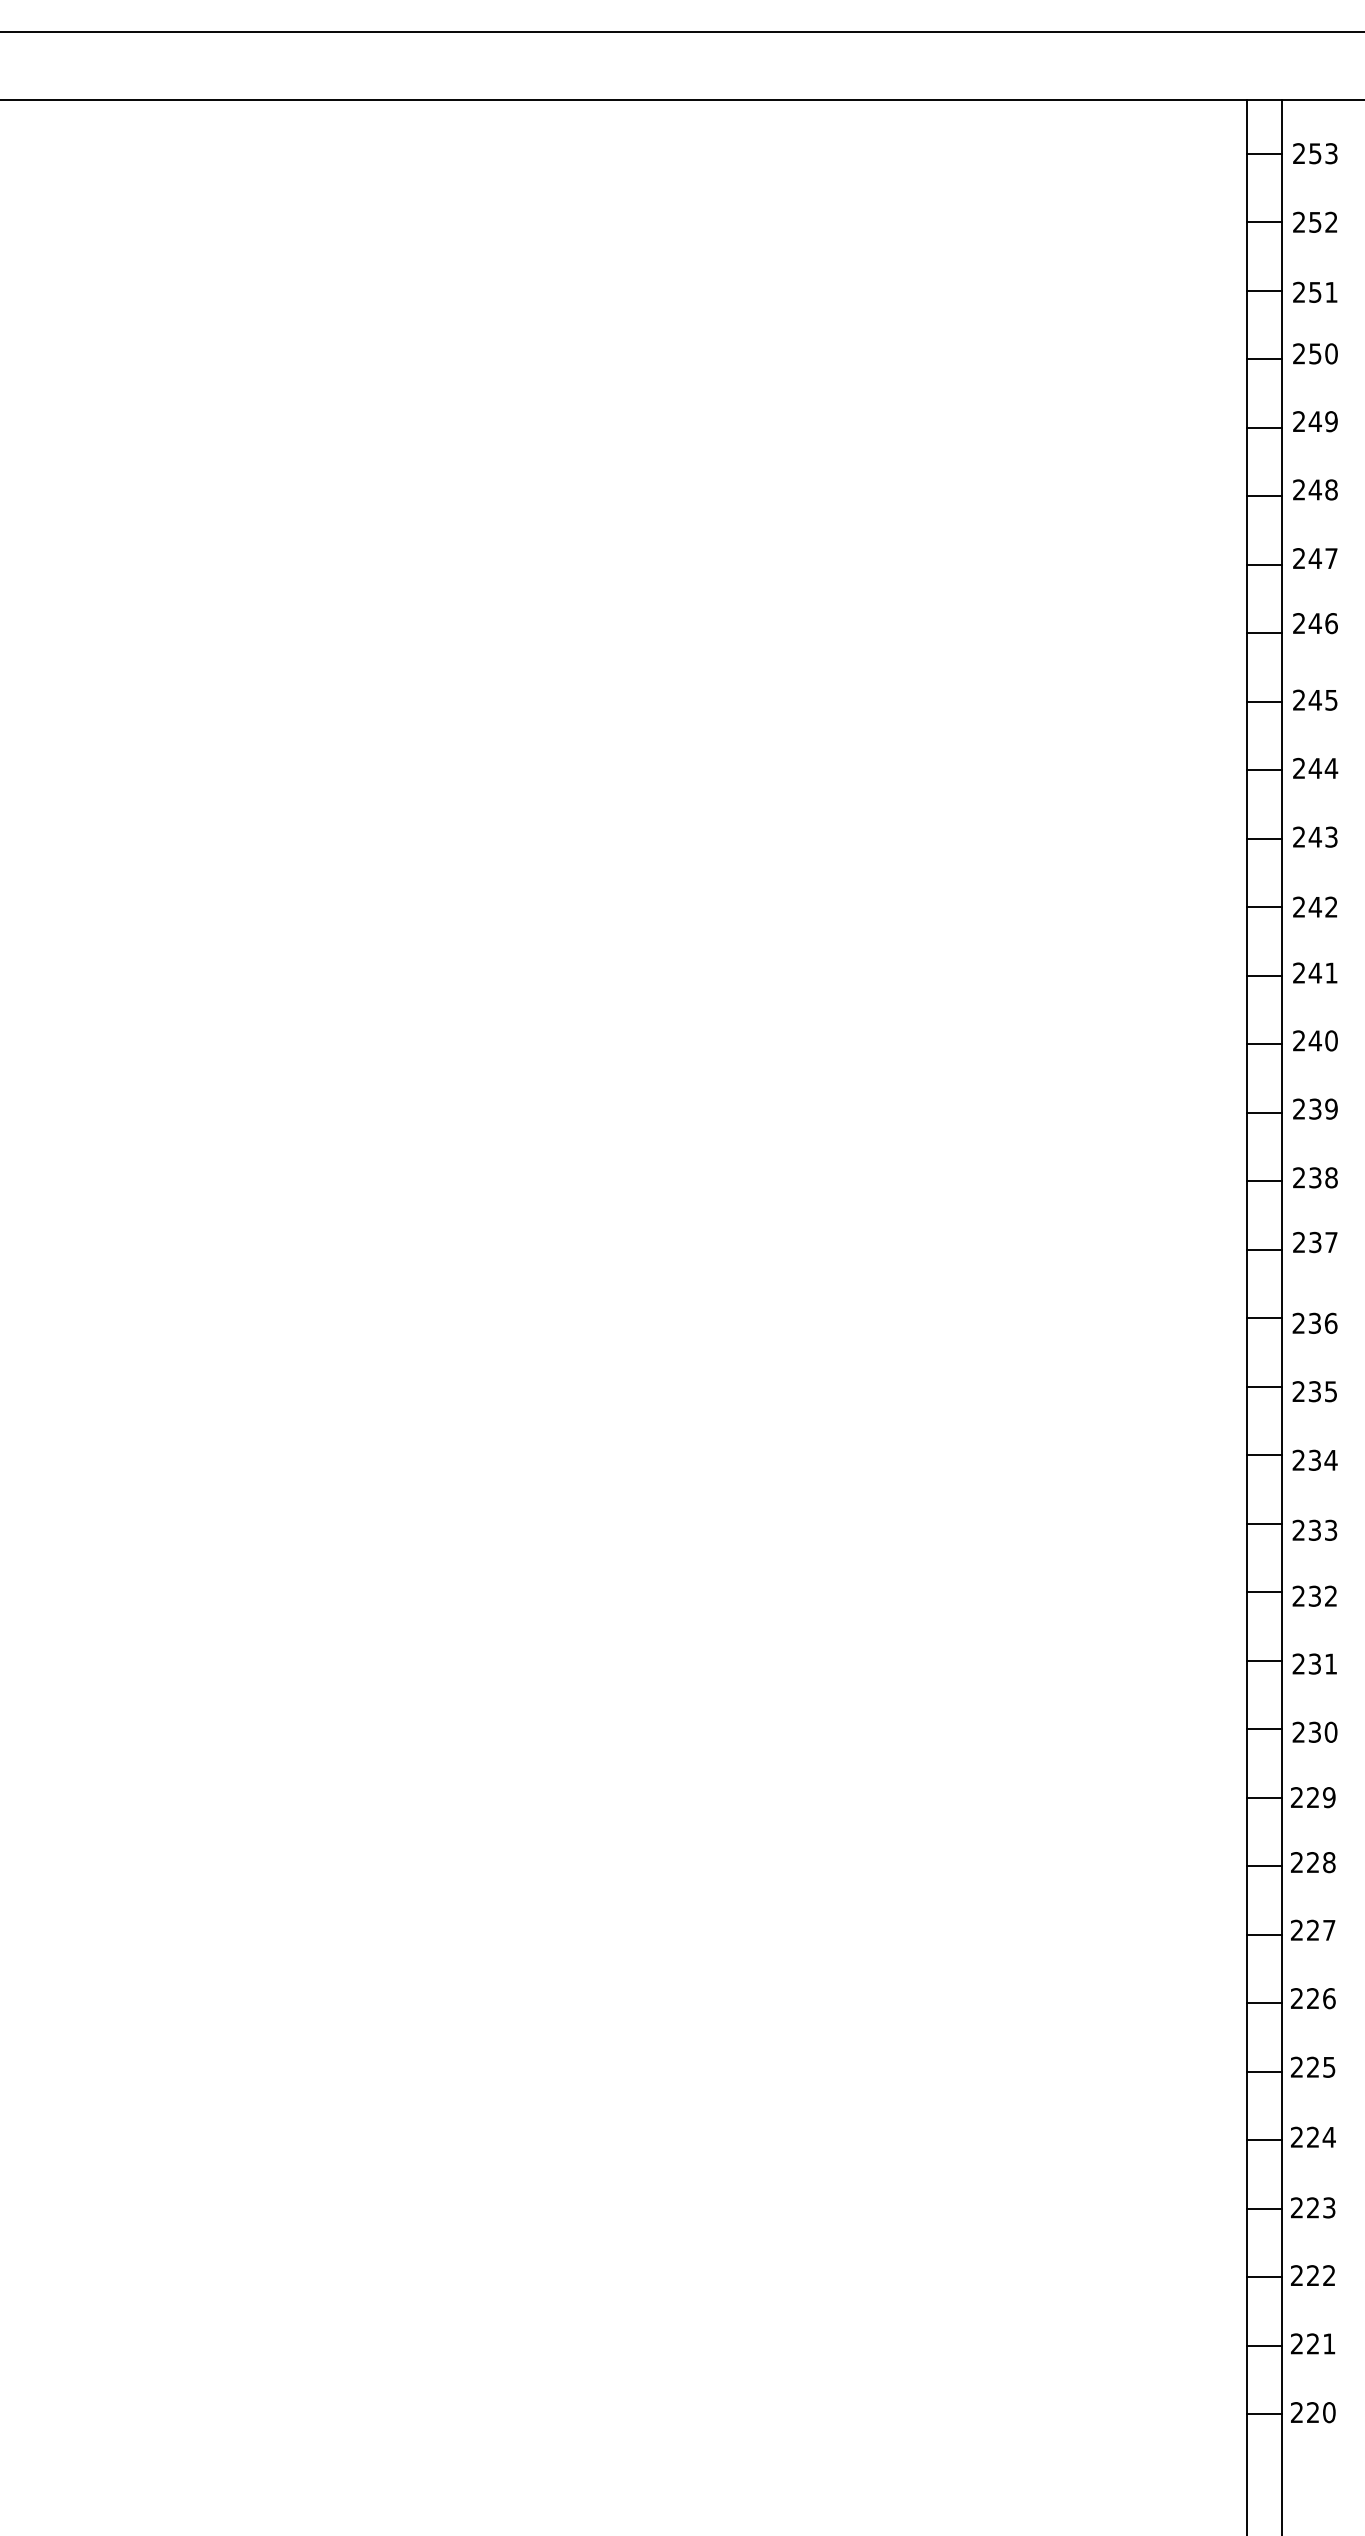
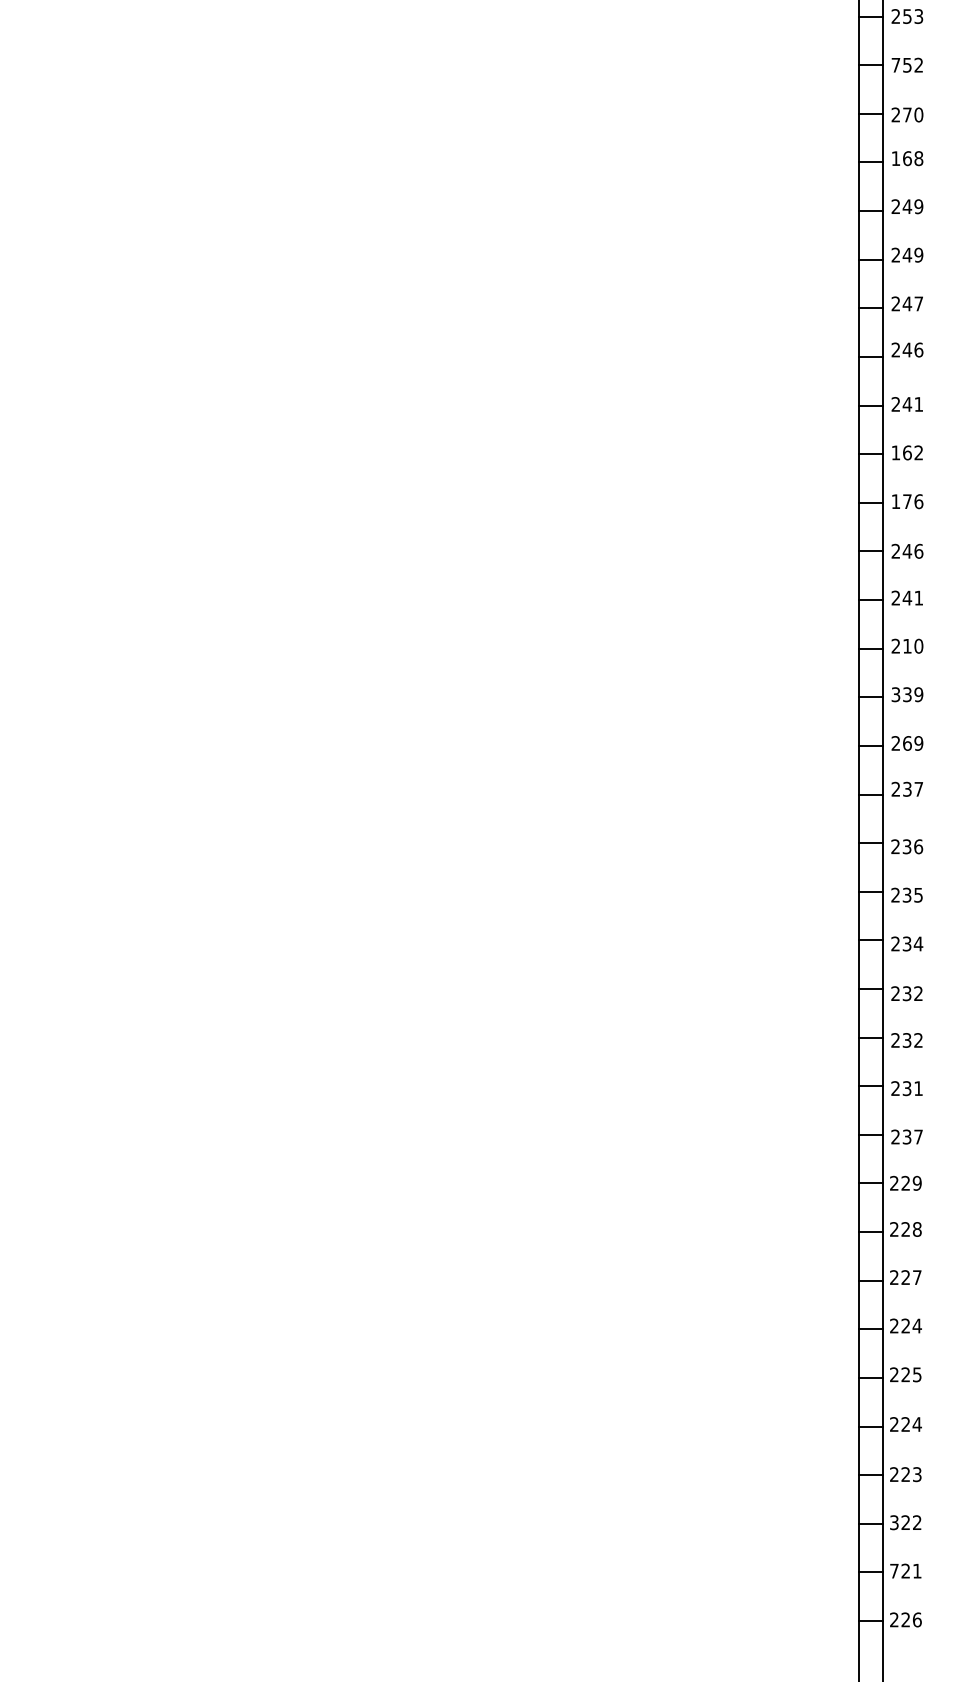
text: (1299, 221) -> (896, 64), 252 -> 752
text: (1323, 291) -> (913, 114), 251 -> 270
text: (1315, 353) -> (907, 158), 250 -> 168
text: (1331, 489) -> (918, 254), 248 -> 249
text: (1331, 700) -> (918, 404), 245 -> 241
text: (1315, 768) -> (907, 452), 244 -> 162
text: (1315, 836) -> (907, 501), 243 -> 176
text: (1331, 906) -> (918, 550), 242 -> 246
text: (1315, 1040) -> (907, 645), 240 -> 210
text: (1299, 1108) -> (896, 694), 239 -> 339
text: (1323, 1177) -> (913, 743), 238 -> 269
text: (1331, 1530) -> (918, 993), 233 -> 232
text: (1330, 1731) -> (918, 1136), 230 -> 237
text: (1328, 1998) -> (916, 1325), 226 -> 224
text: (1297, 2275) -> (894, 1522), 222 -> 322
text: (1296, 2343) -> (894, 1570), 221 -> 721
text: (1329, 2412) -> (917, 1619), 220 -> 226

